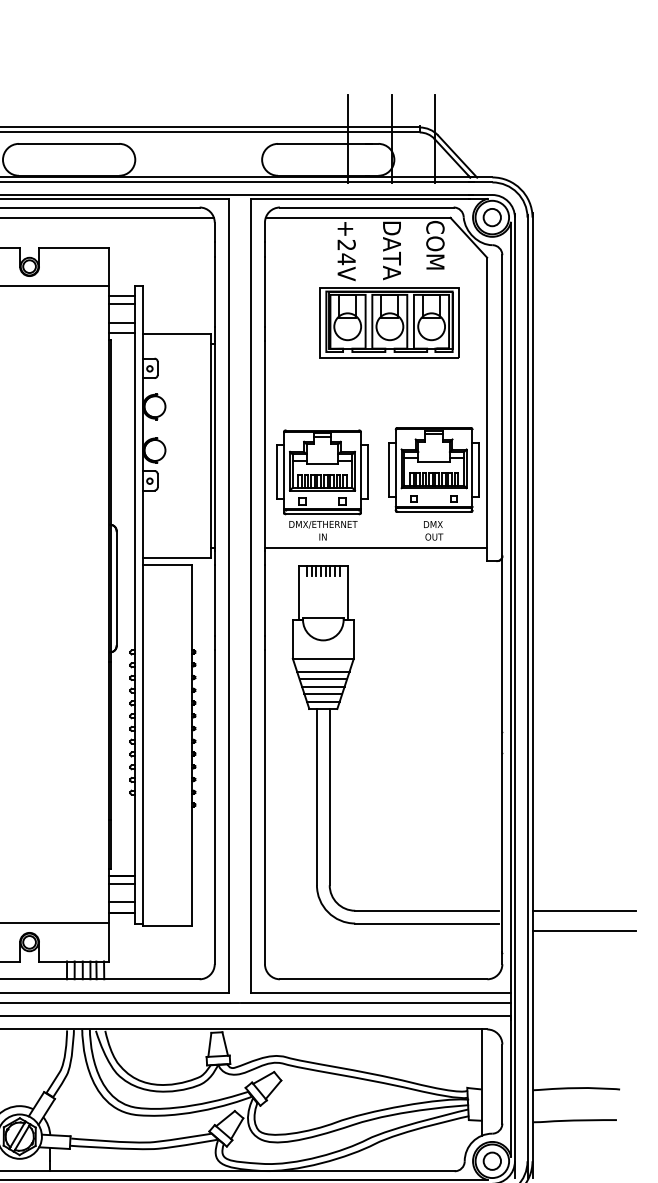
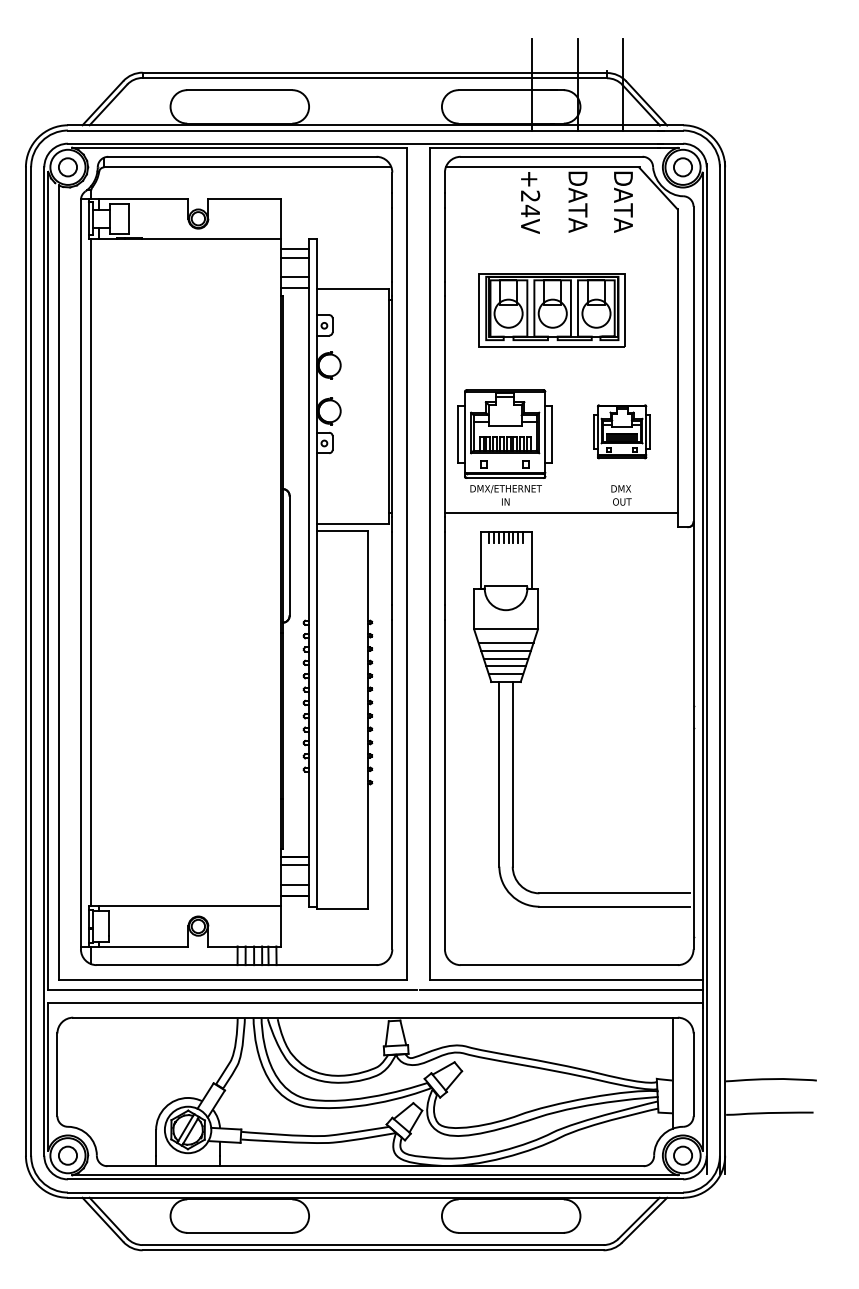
text: (435, 250) -> (623, 201), COM -> DATA
part: (388, 323) -> (551, 310), moved
part: (433, 469) -> (621, 431), size x0.6
line: (584, 910) -> (779, 893), removed
line: (584, 930) -> (779, 914), removed

